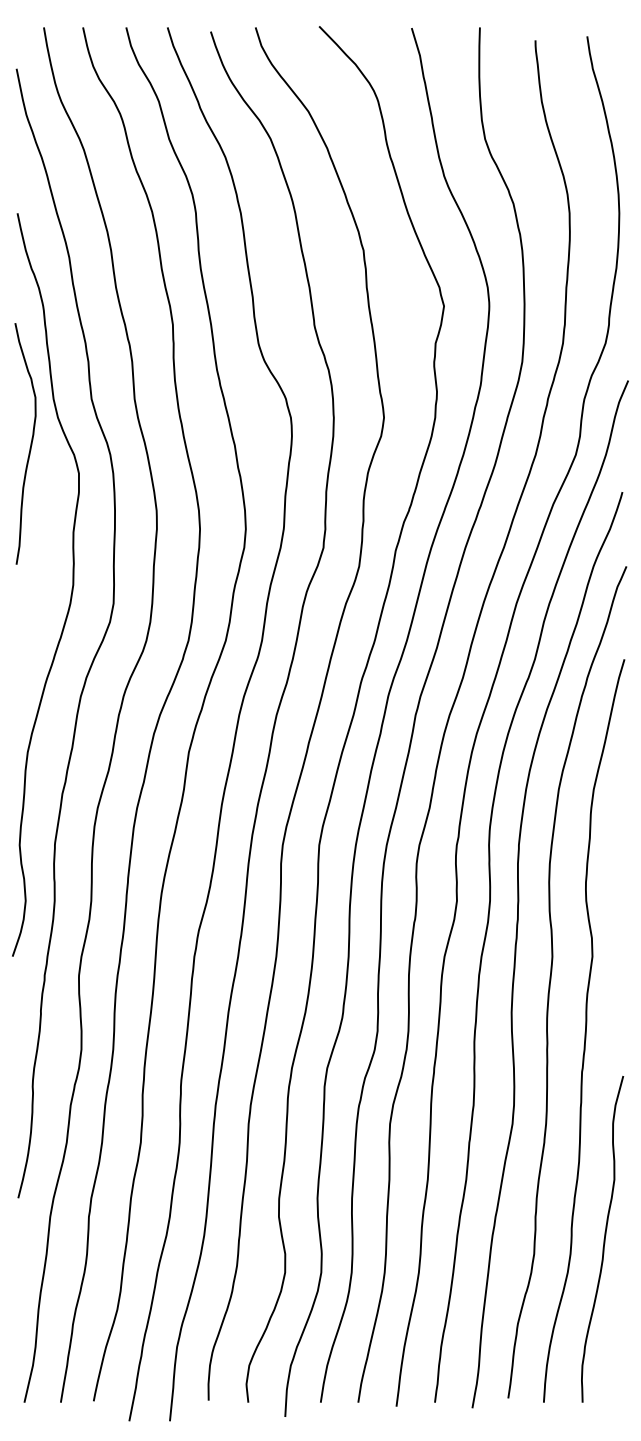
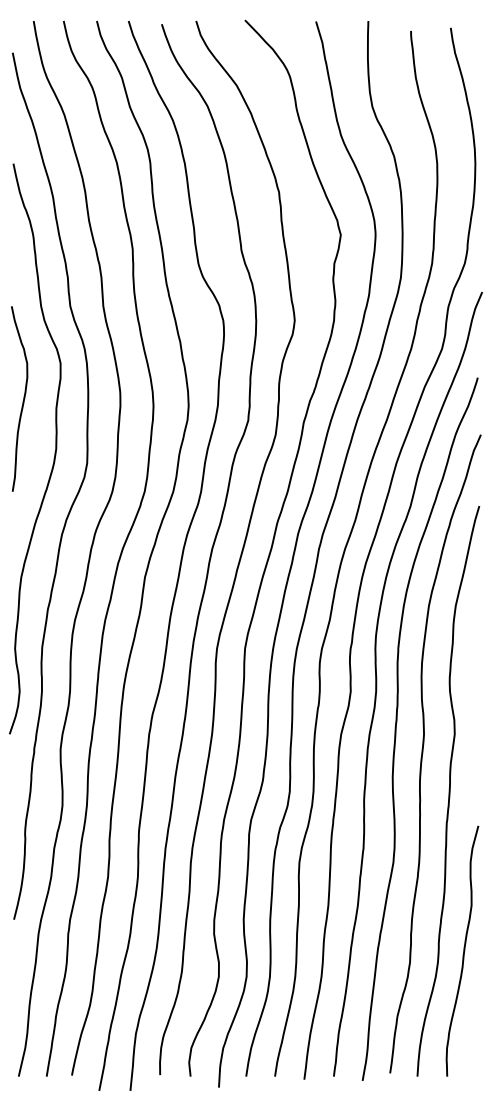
curve: (30, 443) -> (23, 398), moved

